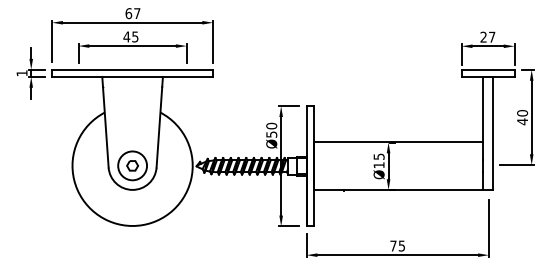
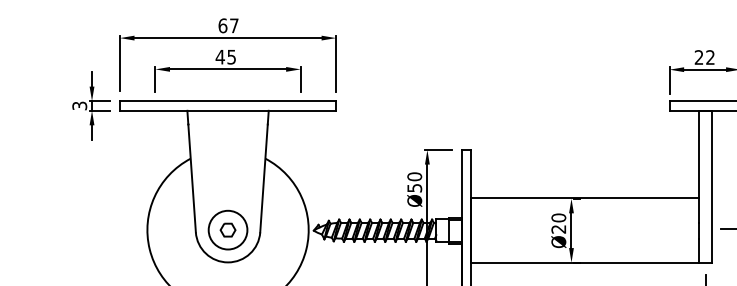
text: (492, 36) -> (710, 56), 27 -> 22
text: (21, 73) -> (78, 106), 1 -> 3
text: (378, 160) -> (557, 222), Ø15 -> Ø20

